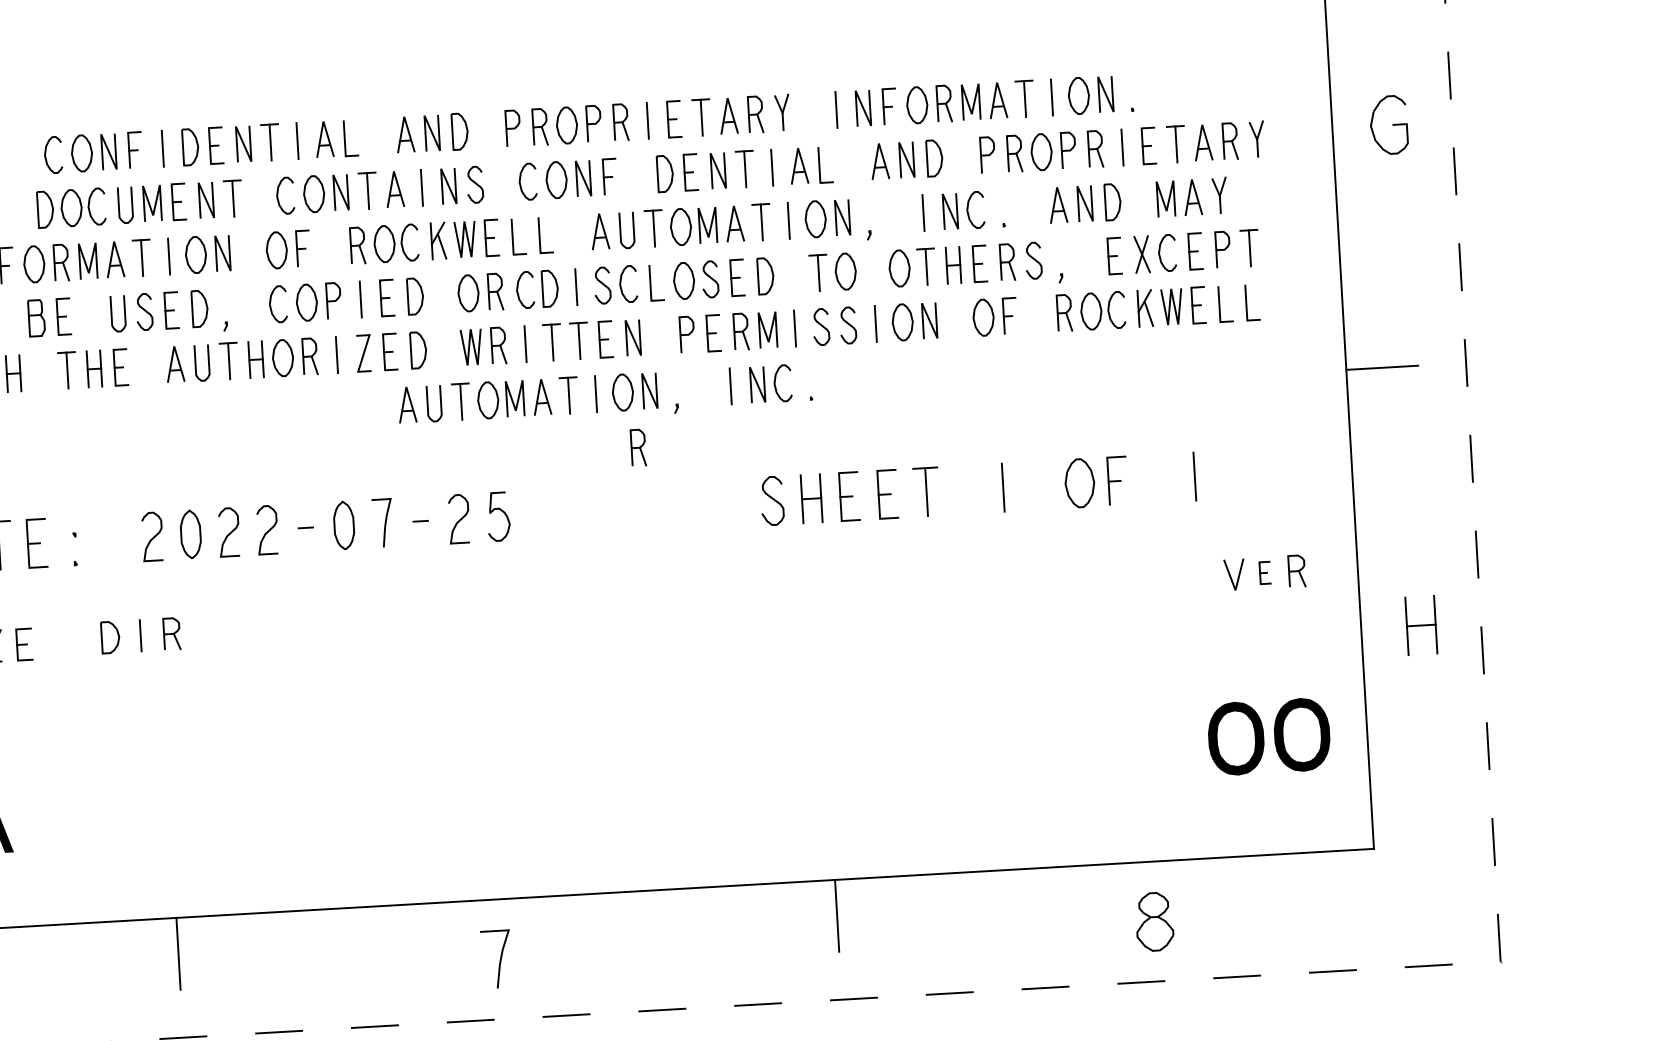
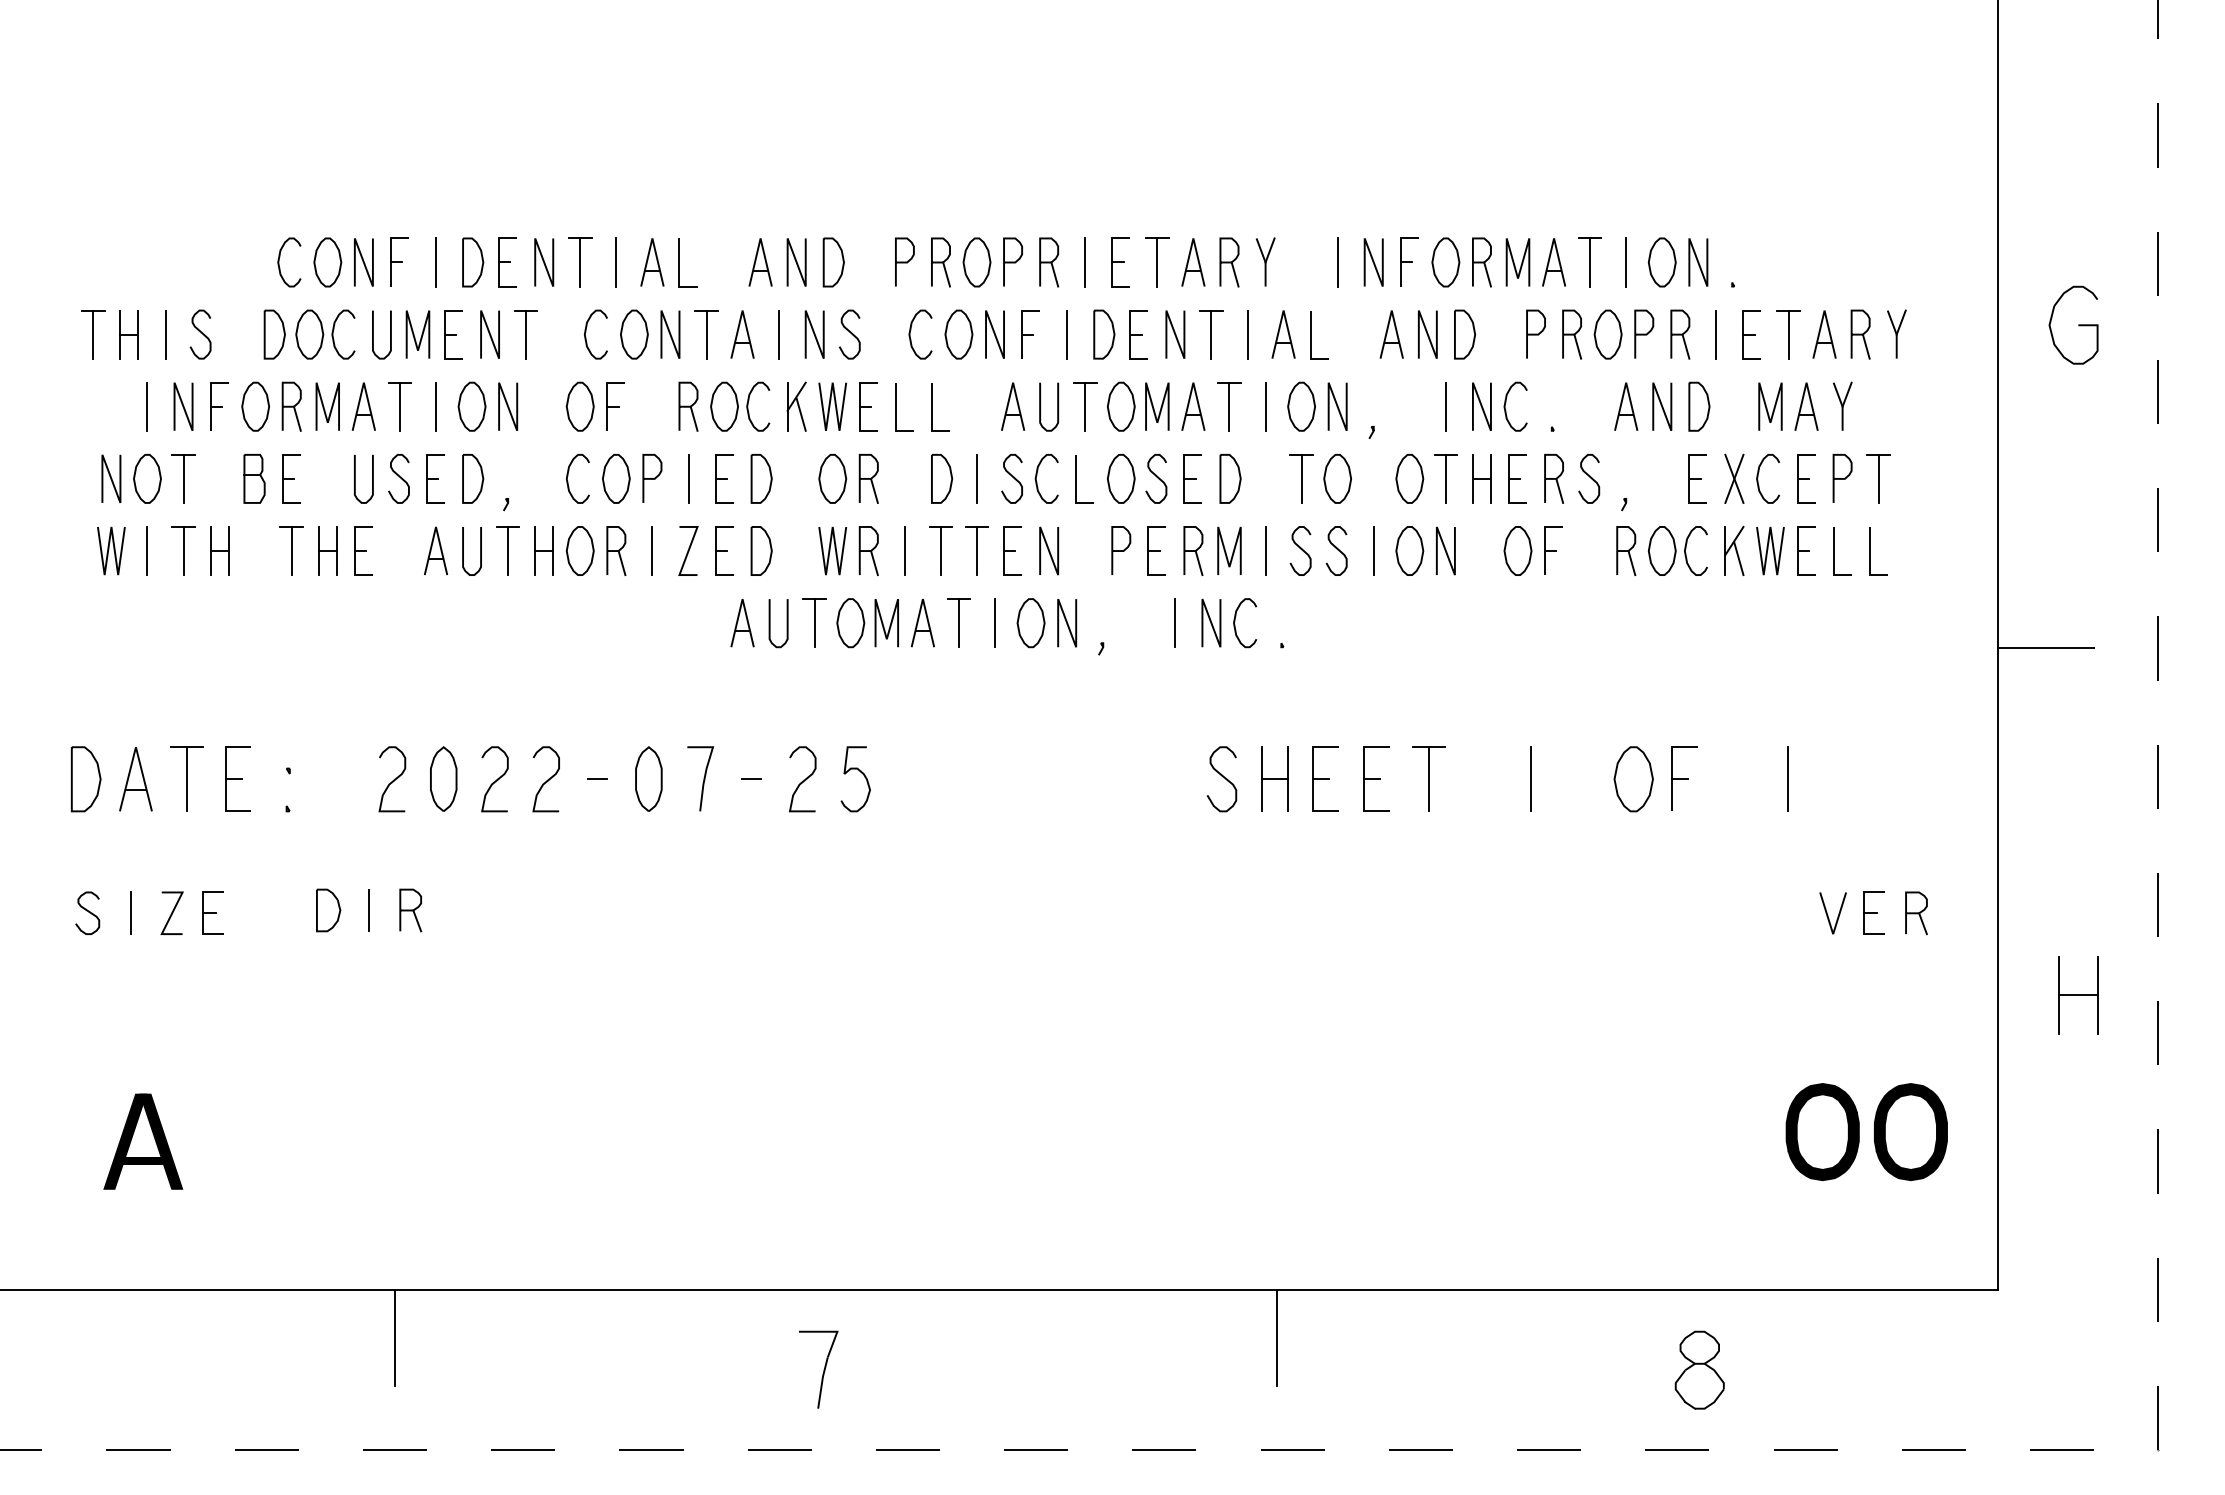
line: (637, 175) -> (1067, 334), added
curve: (518, 287) -> (899, 475), removed
part: (638, 447) -> (1047, 697), removed
part: (1264, 572) -> (1873, 912), size x1.43

